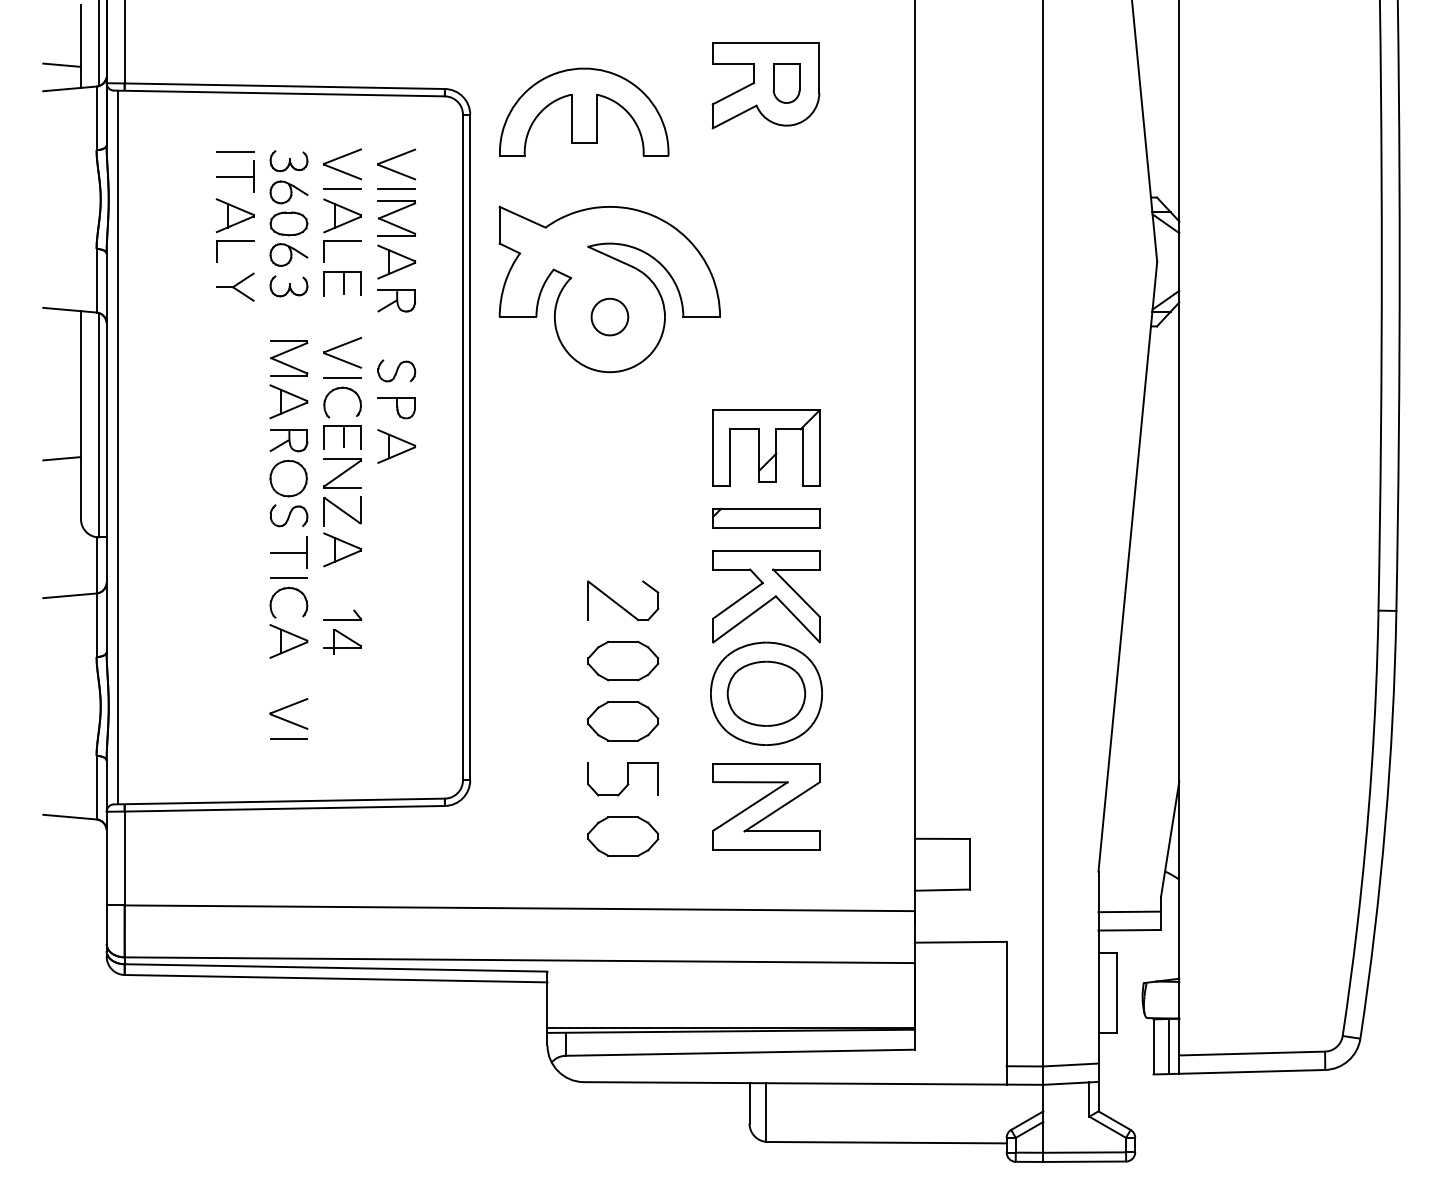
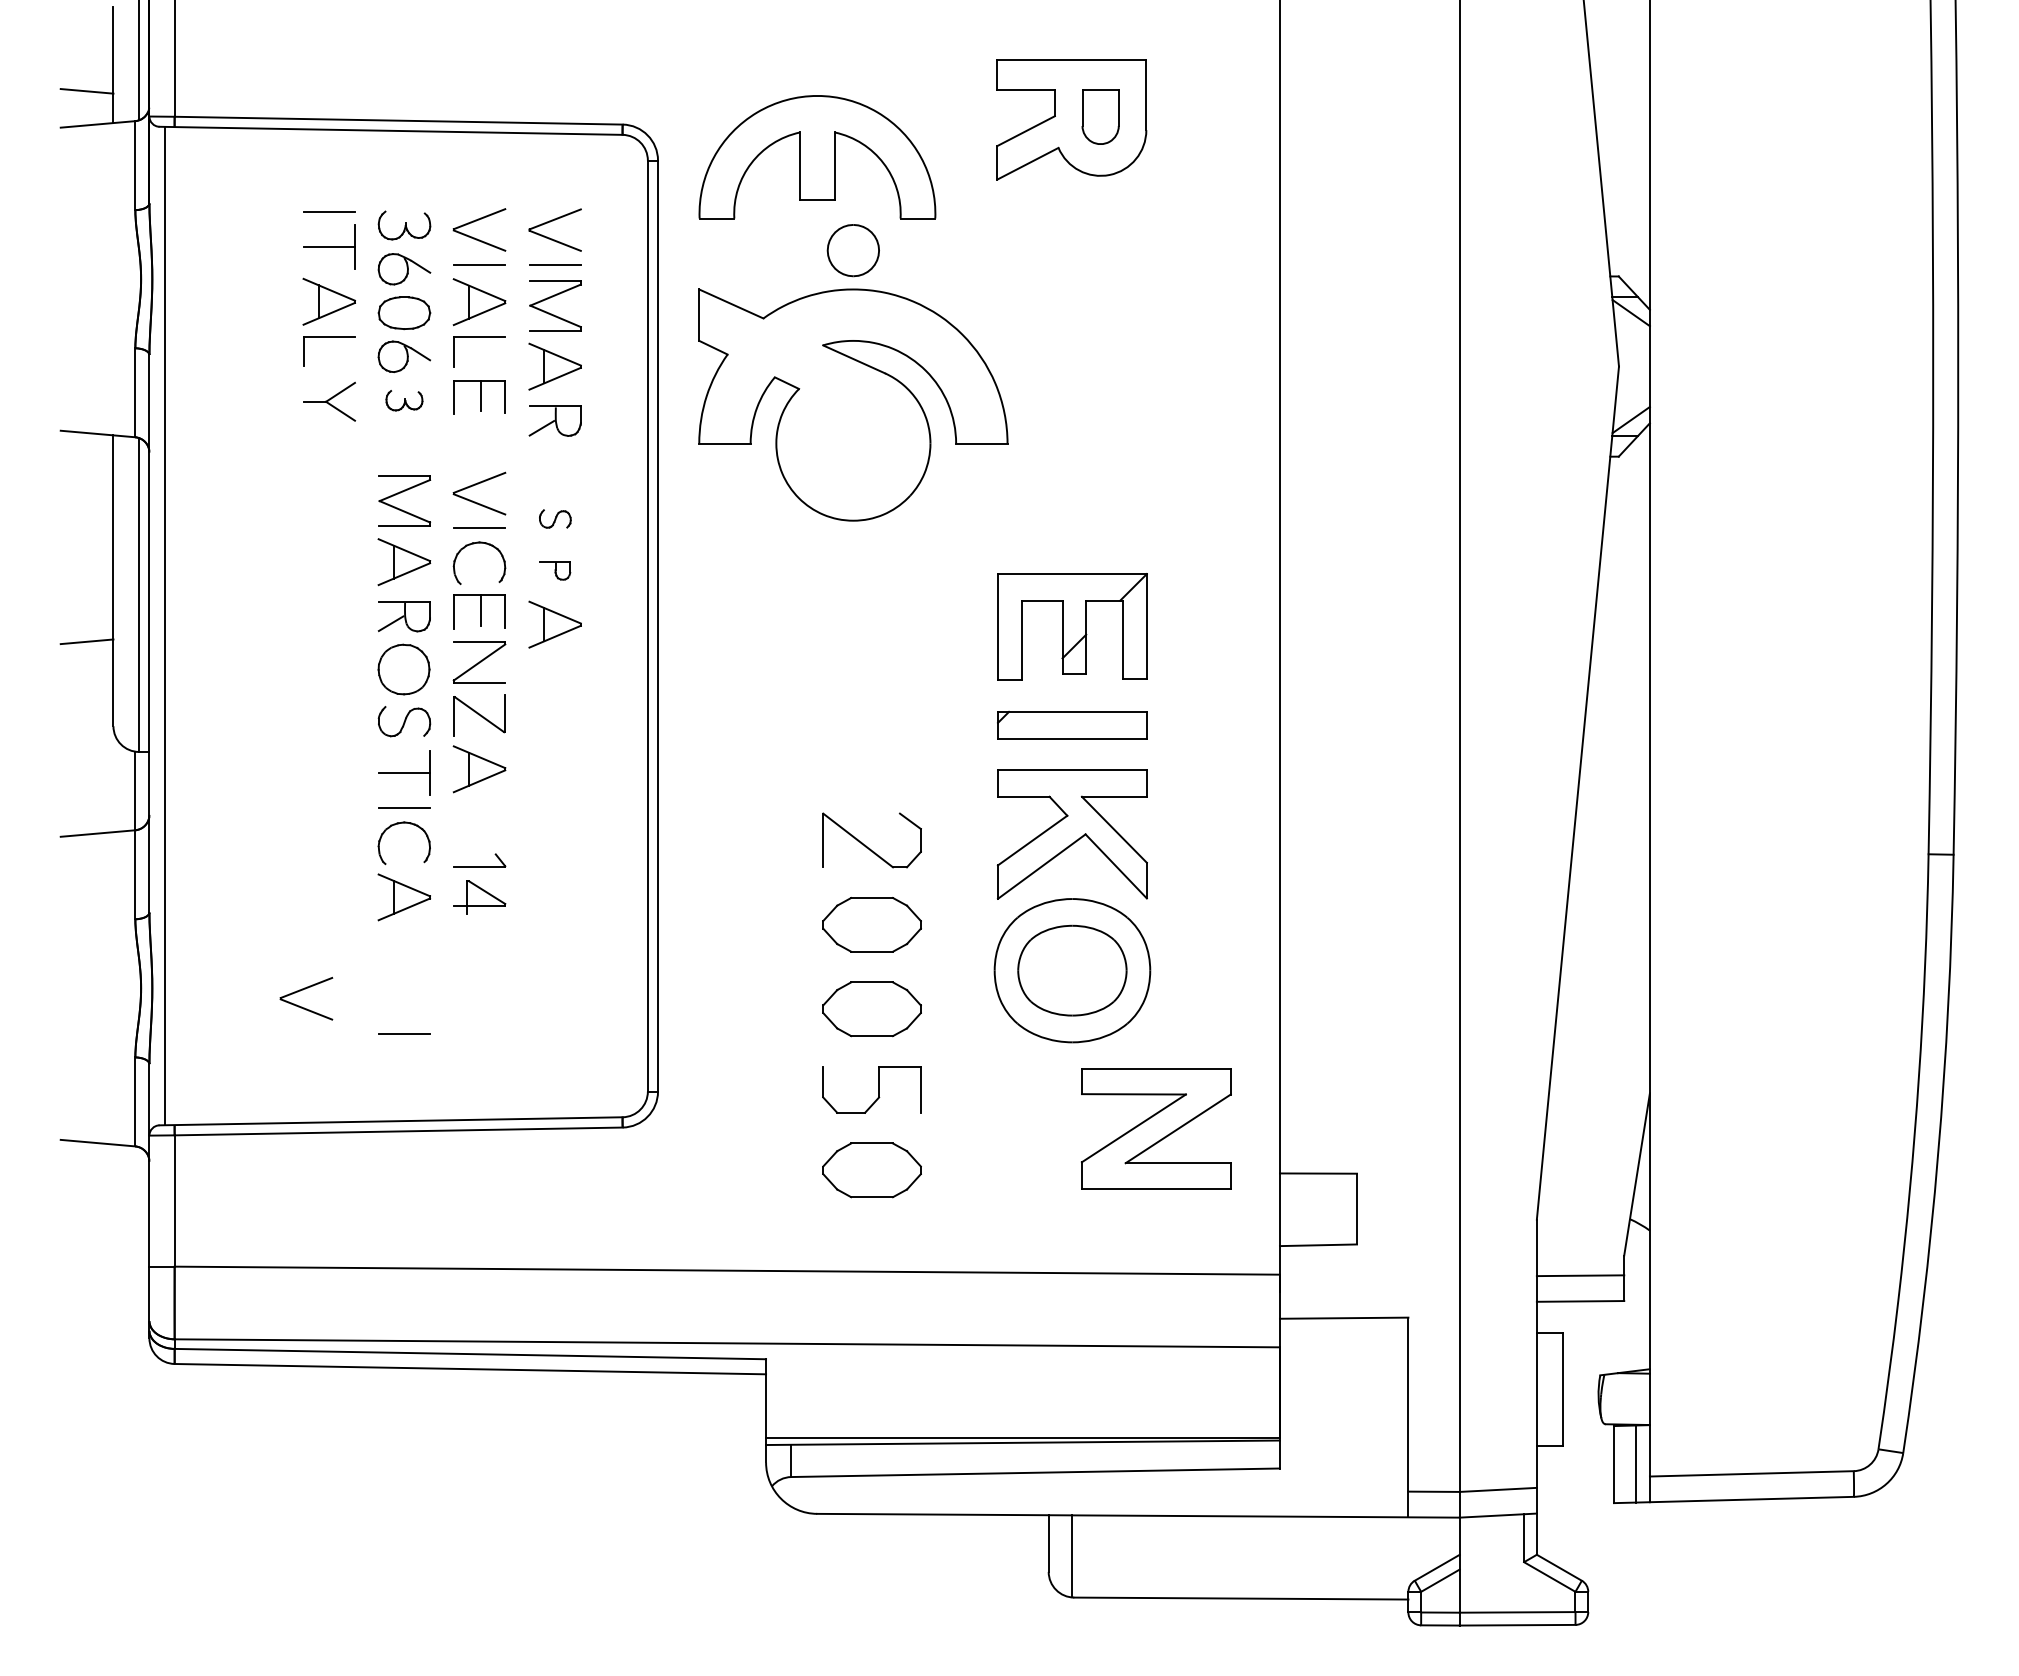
part: (288, 286) -> (403, 400), size x0.7
part: (609, 316) -> (852, 249), moved
part: (396, 370) -> (554, 518), size x0.6
part: (396, 408) -> (554, 571), size x0.6
part: (288, 713) -> (305, 998), moved
part: (766, 806) -> (1156, 1128), moved

